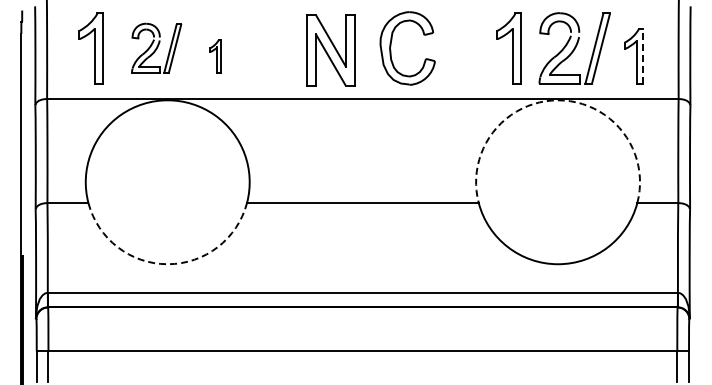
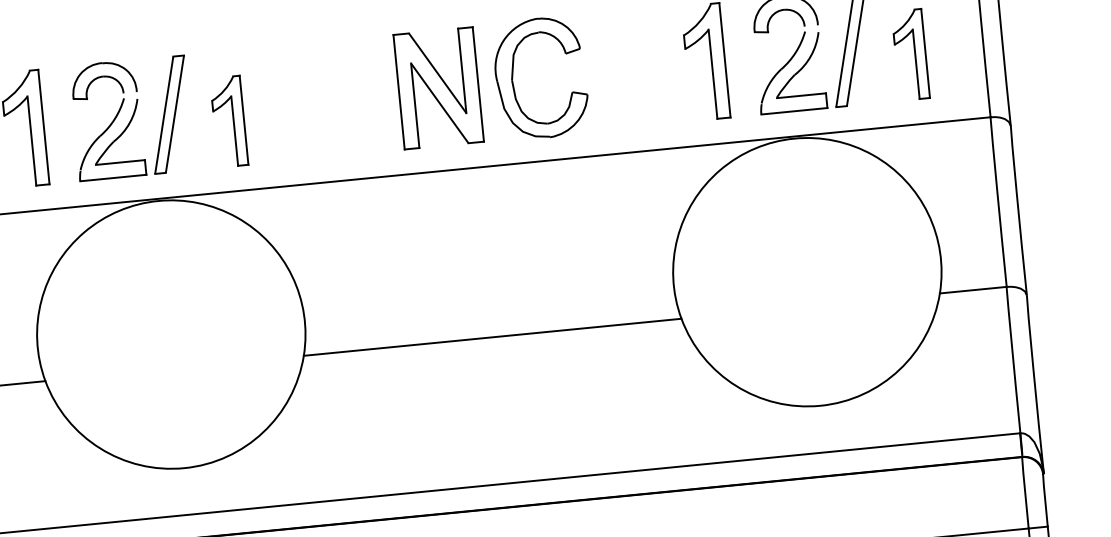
part: (156, 48) -> (131, 118), size x1.43
part: (330, 50) -> (437, 88), moved
line: (642, 55) -> (924, 52), dashed -> solid
part: (215, 56) -> (229, 121), size x1.67
arc: (558, 100) -> (795, 138), dashed -> solid
arc: (167, 264) -> (184, 468), dashed -> solid

